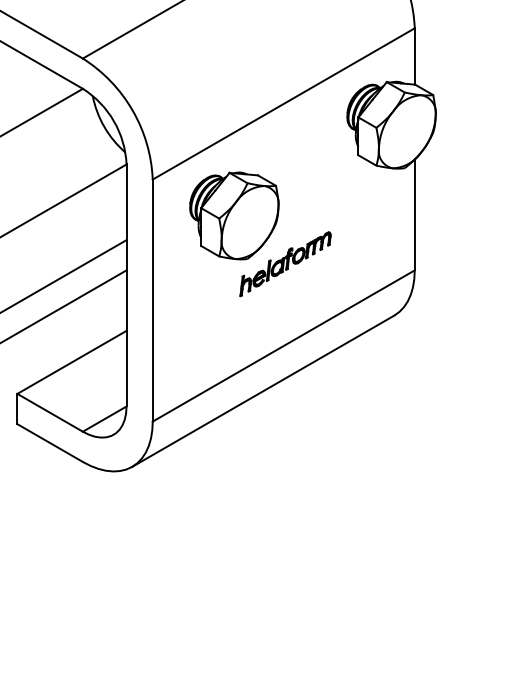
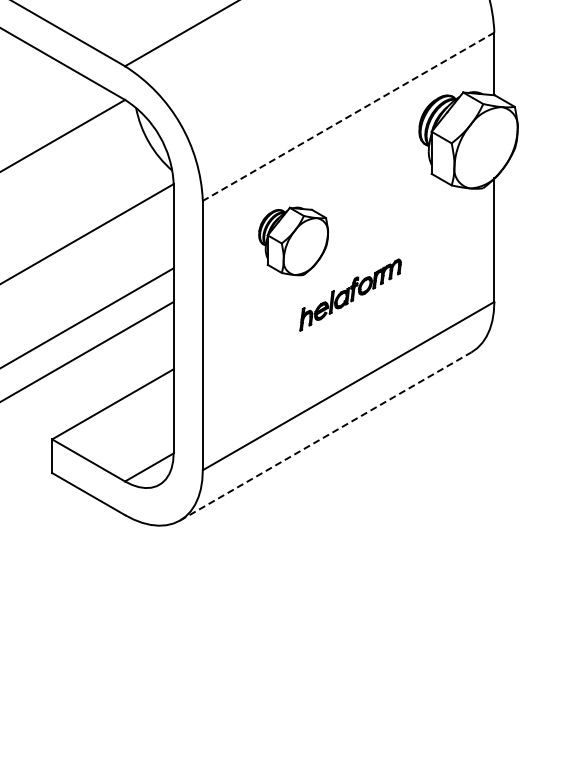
line: (283, 104) -> (348, 117), solid -> dashed
part: (234, 216) -> (293, 241), size x0.7
line: (263, 391) -> (326, 436), solid -> dashed

